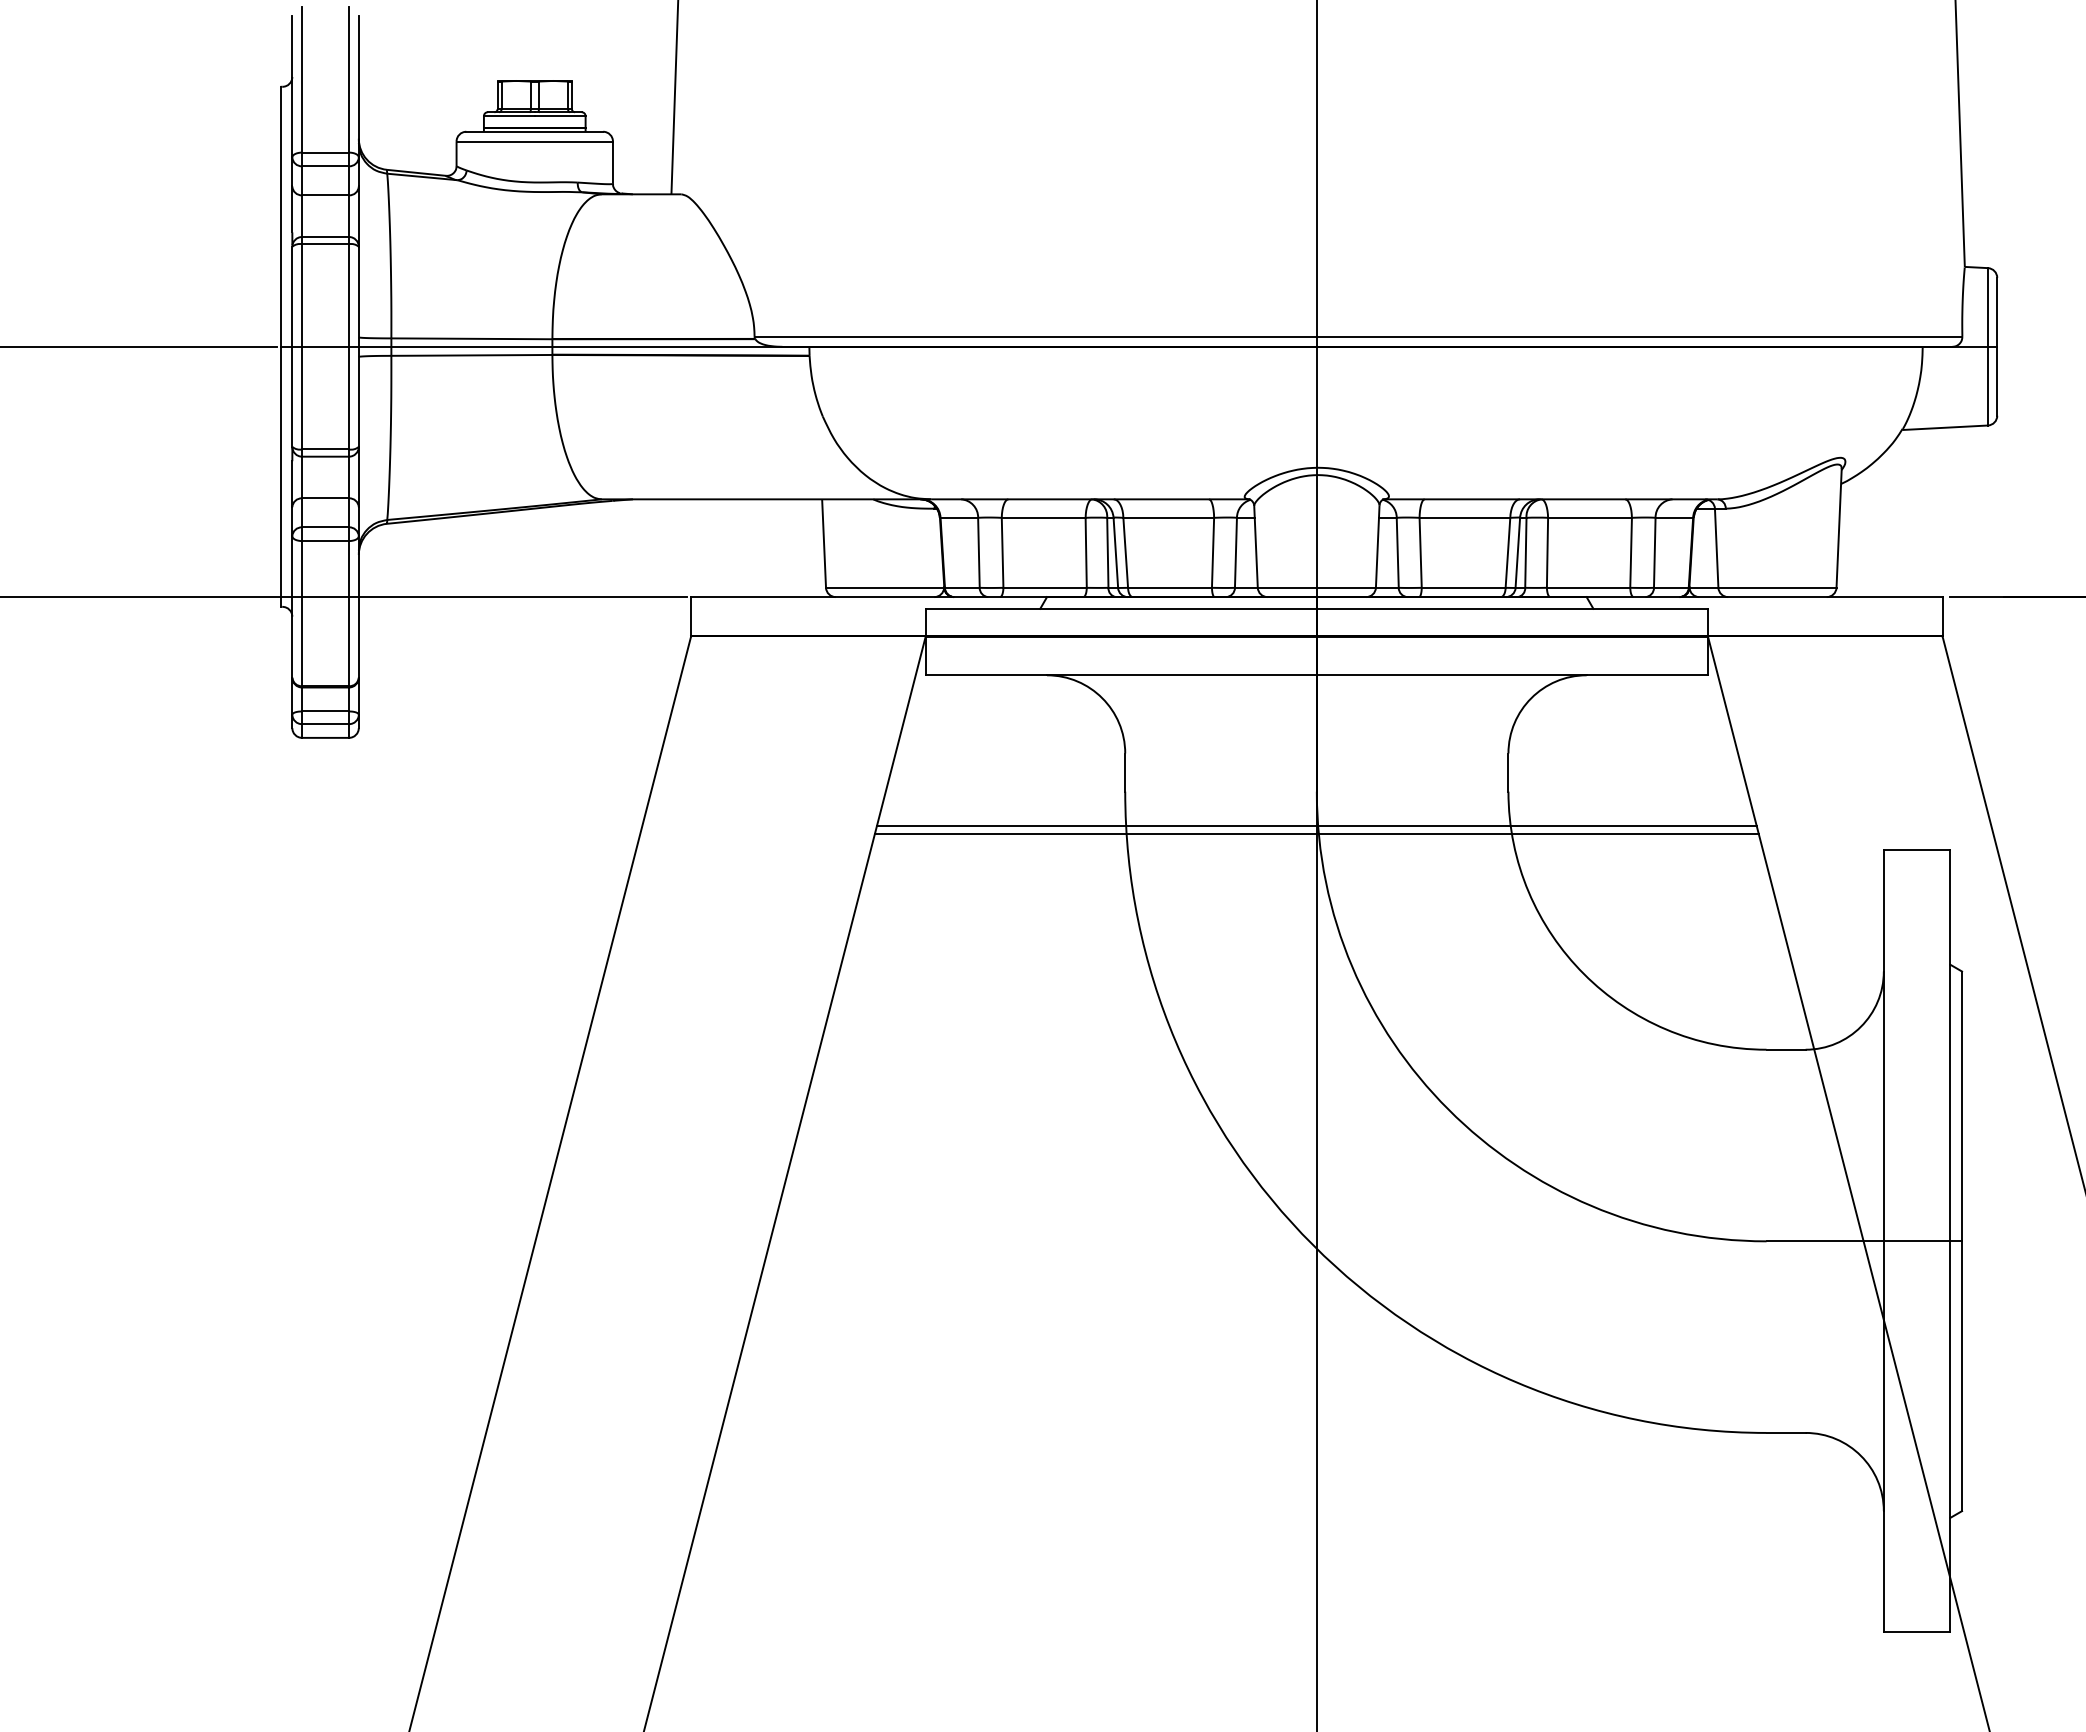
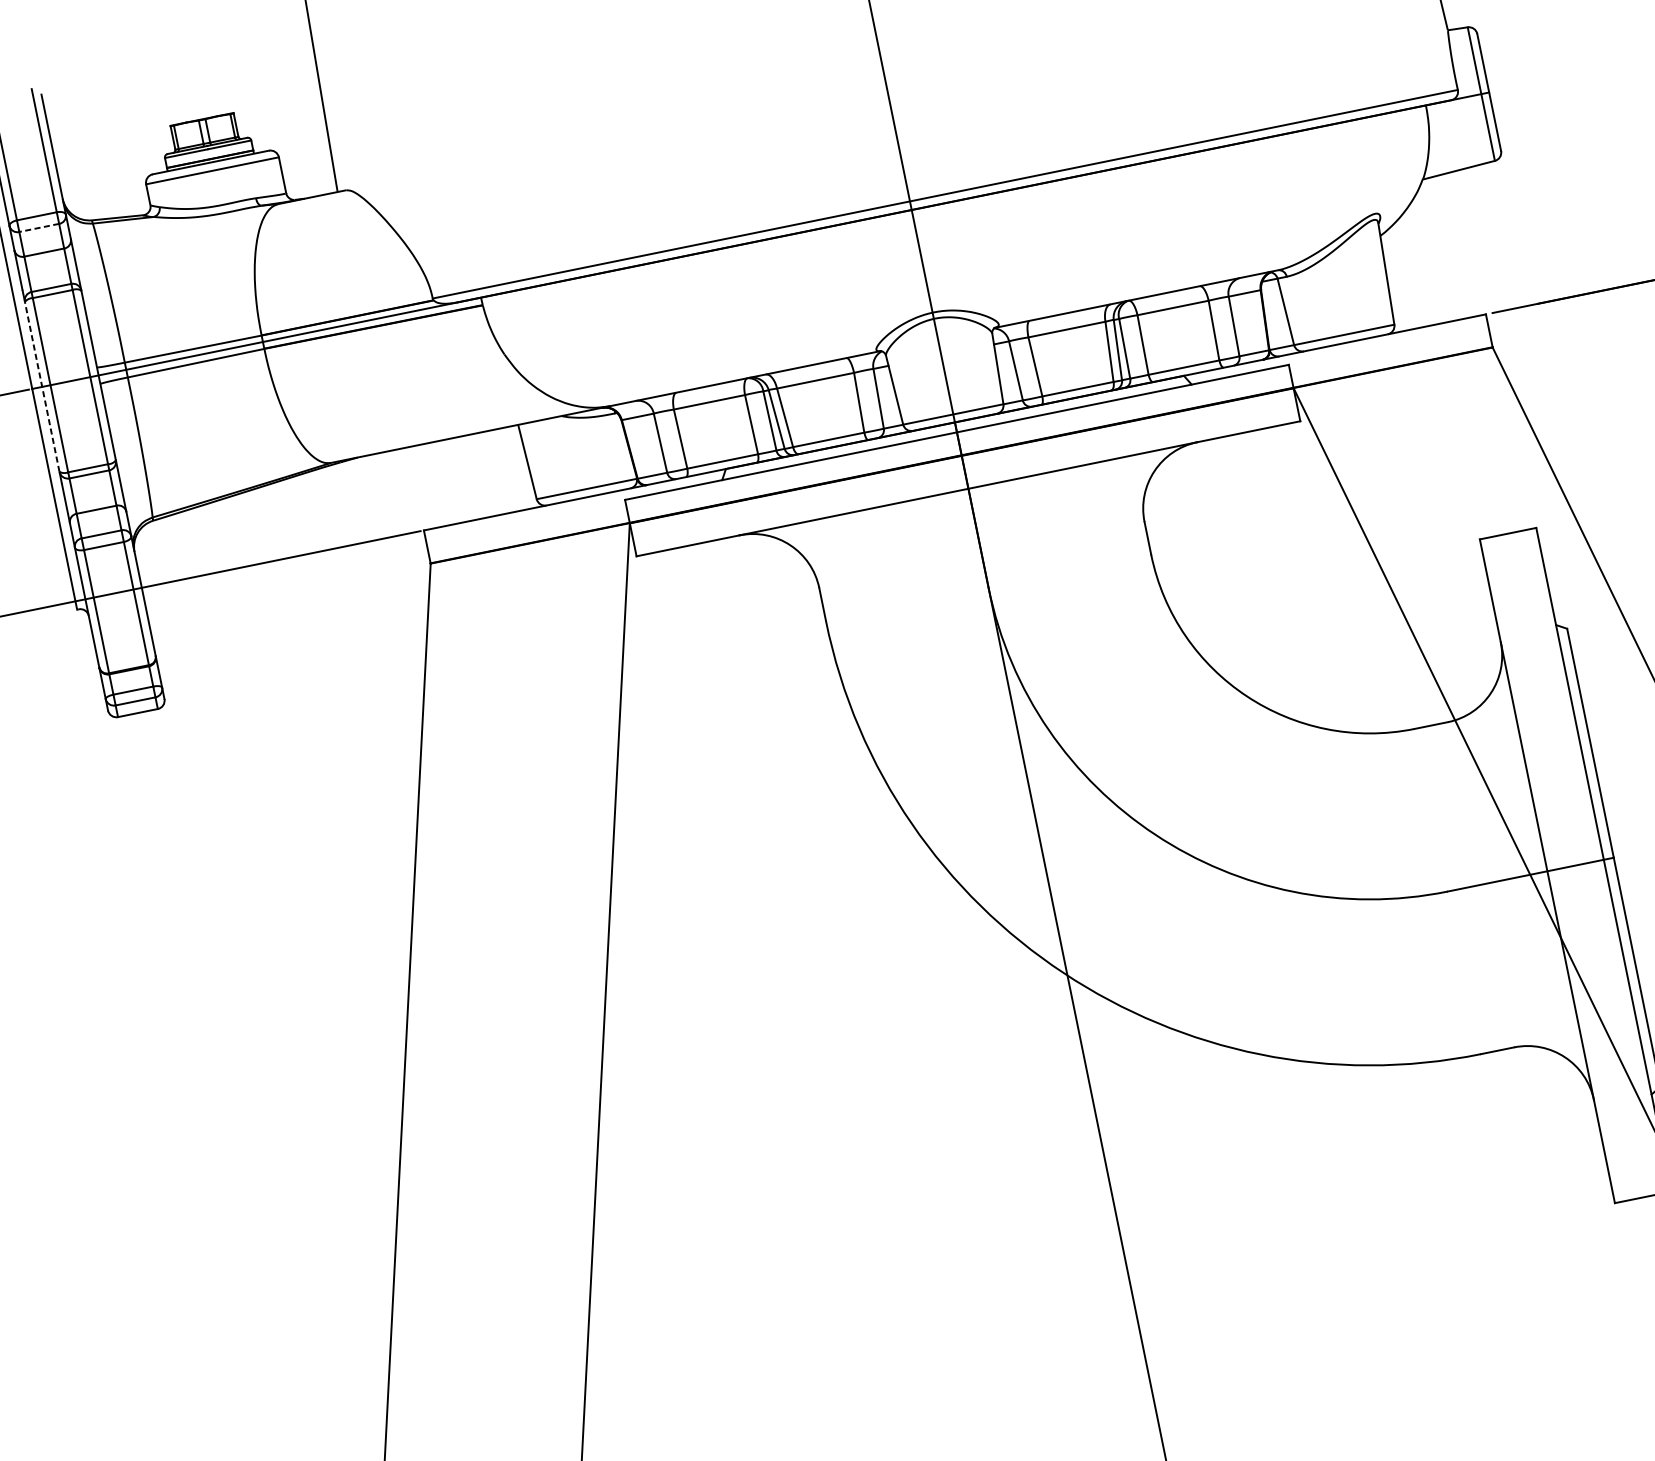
line: (325, 166) -> (39, 228), solid -> dashed
line: (292, 346) -> (42, 386), solid -> dashed
line: (1316, 825) -> (994, 616), removed
line: (1316, 833) -> (995, 623), removed

